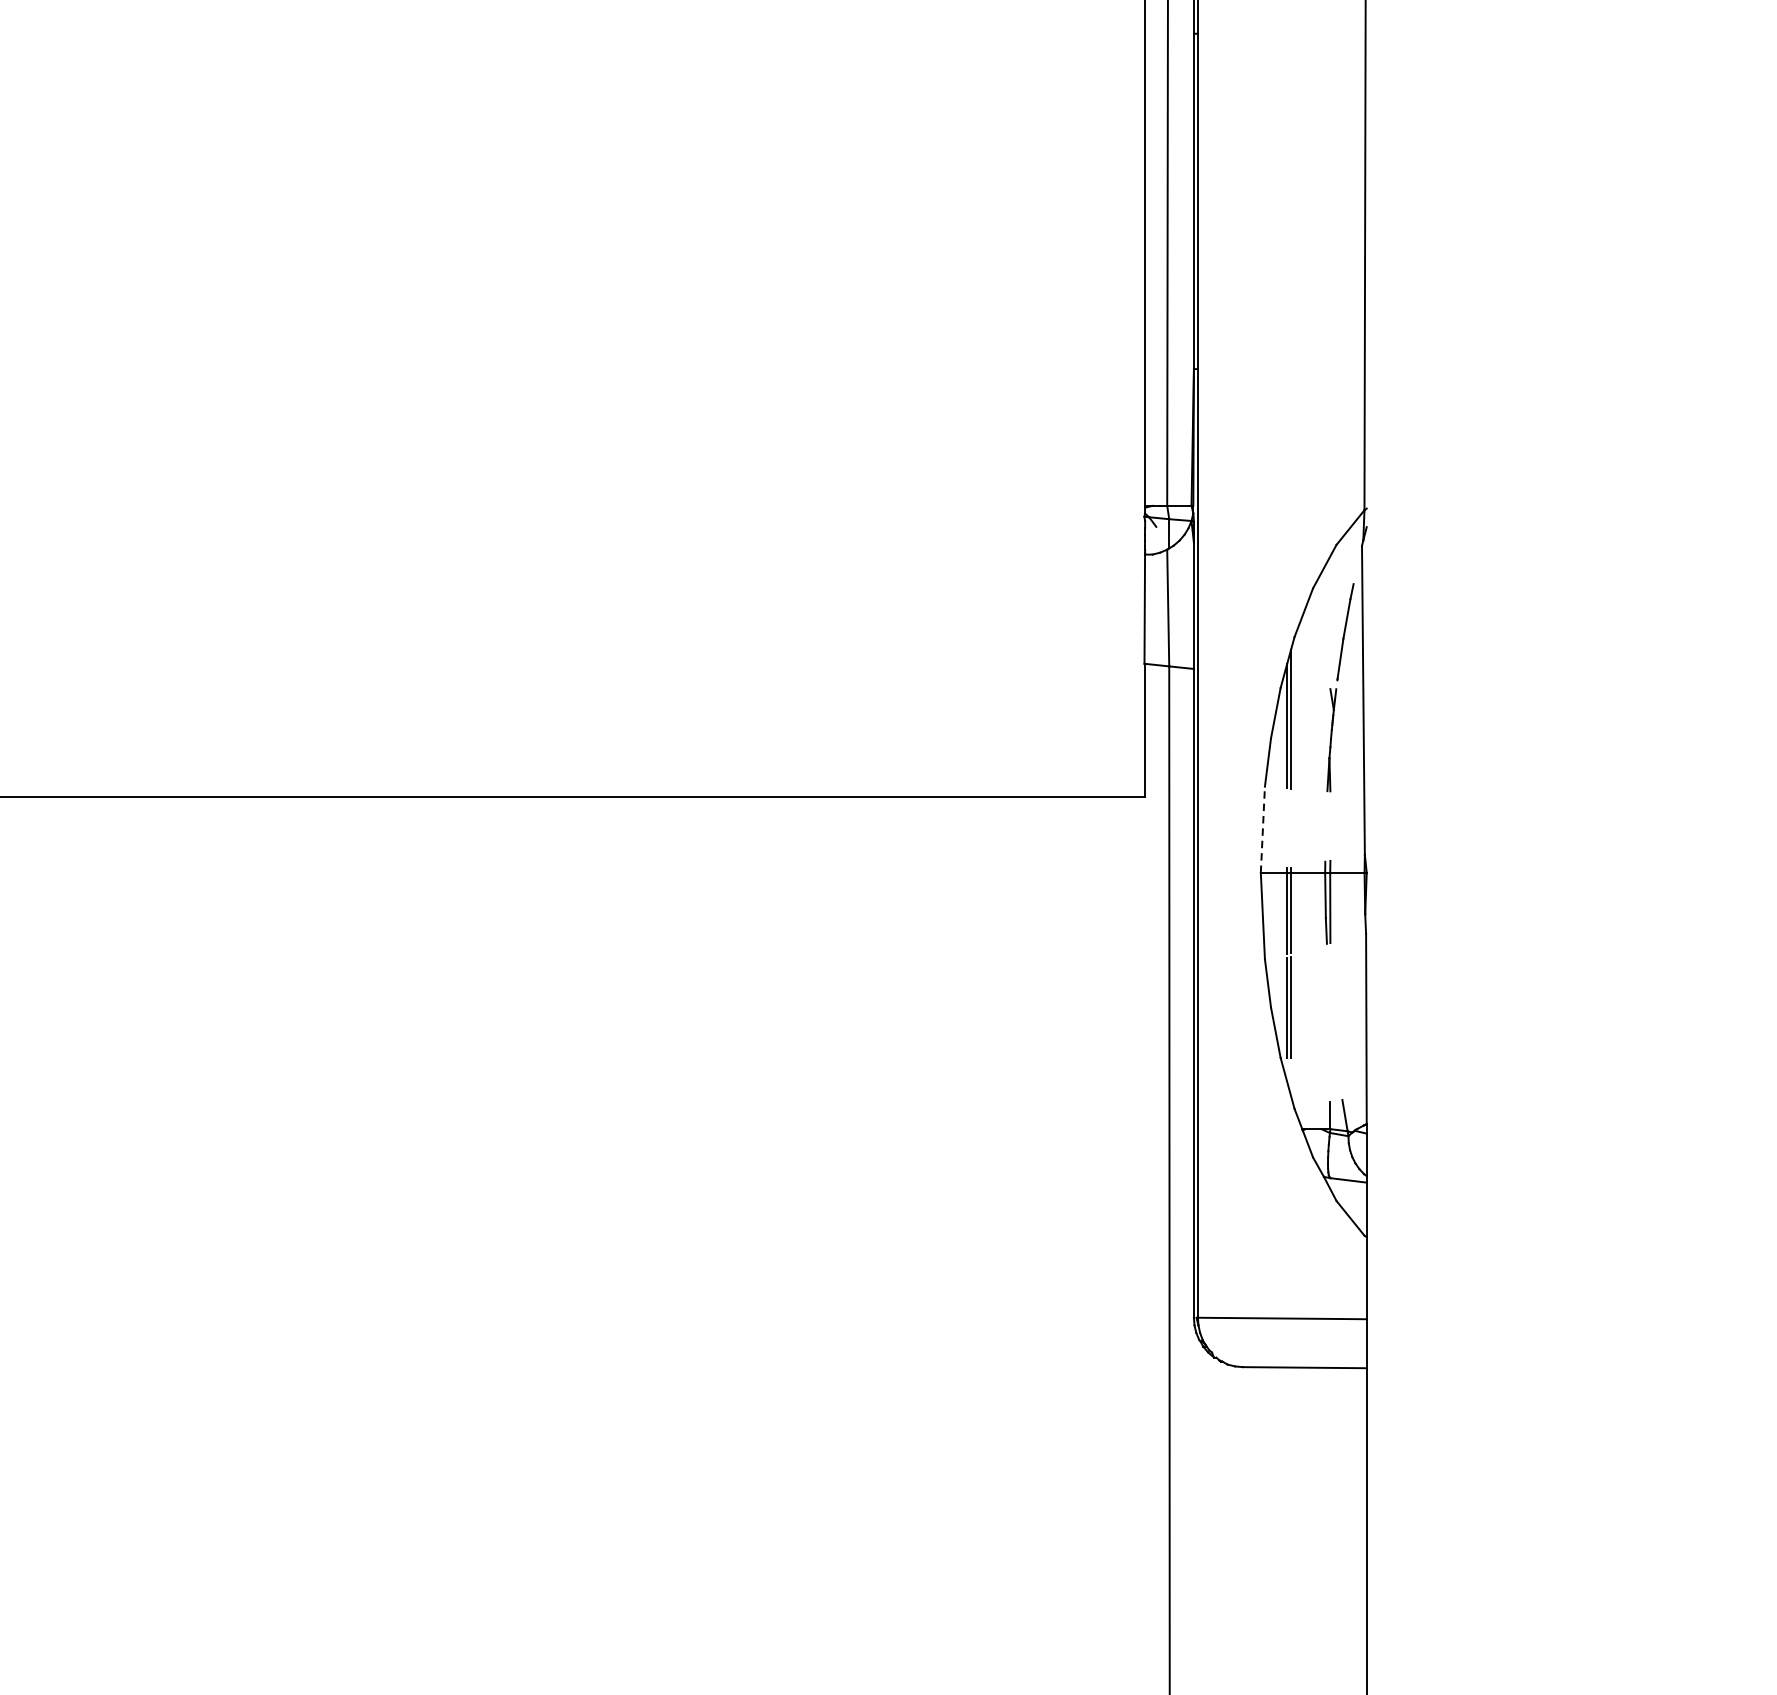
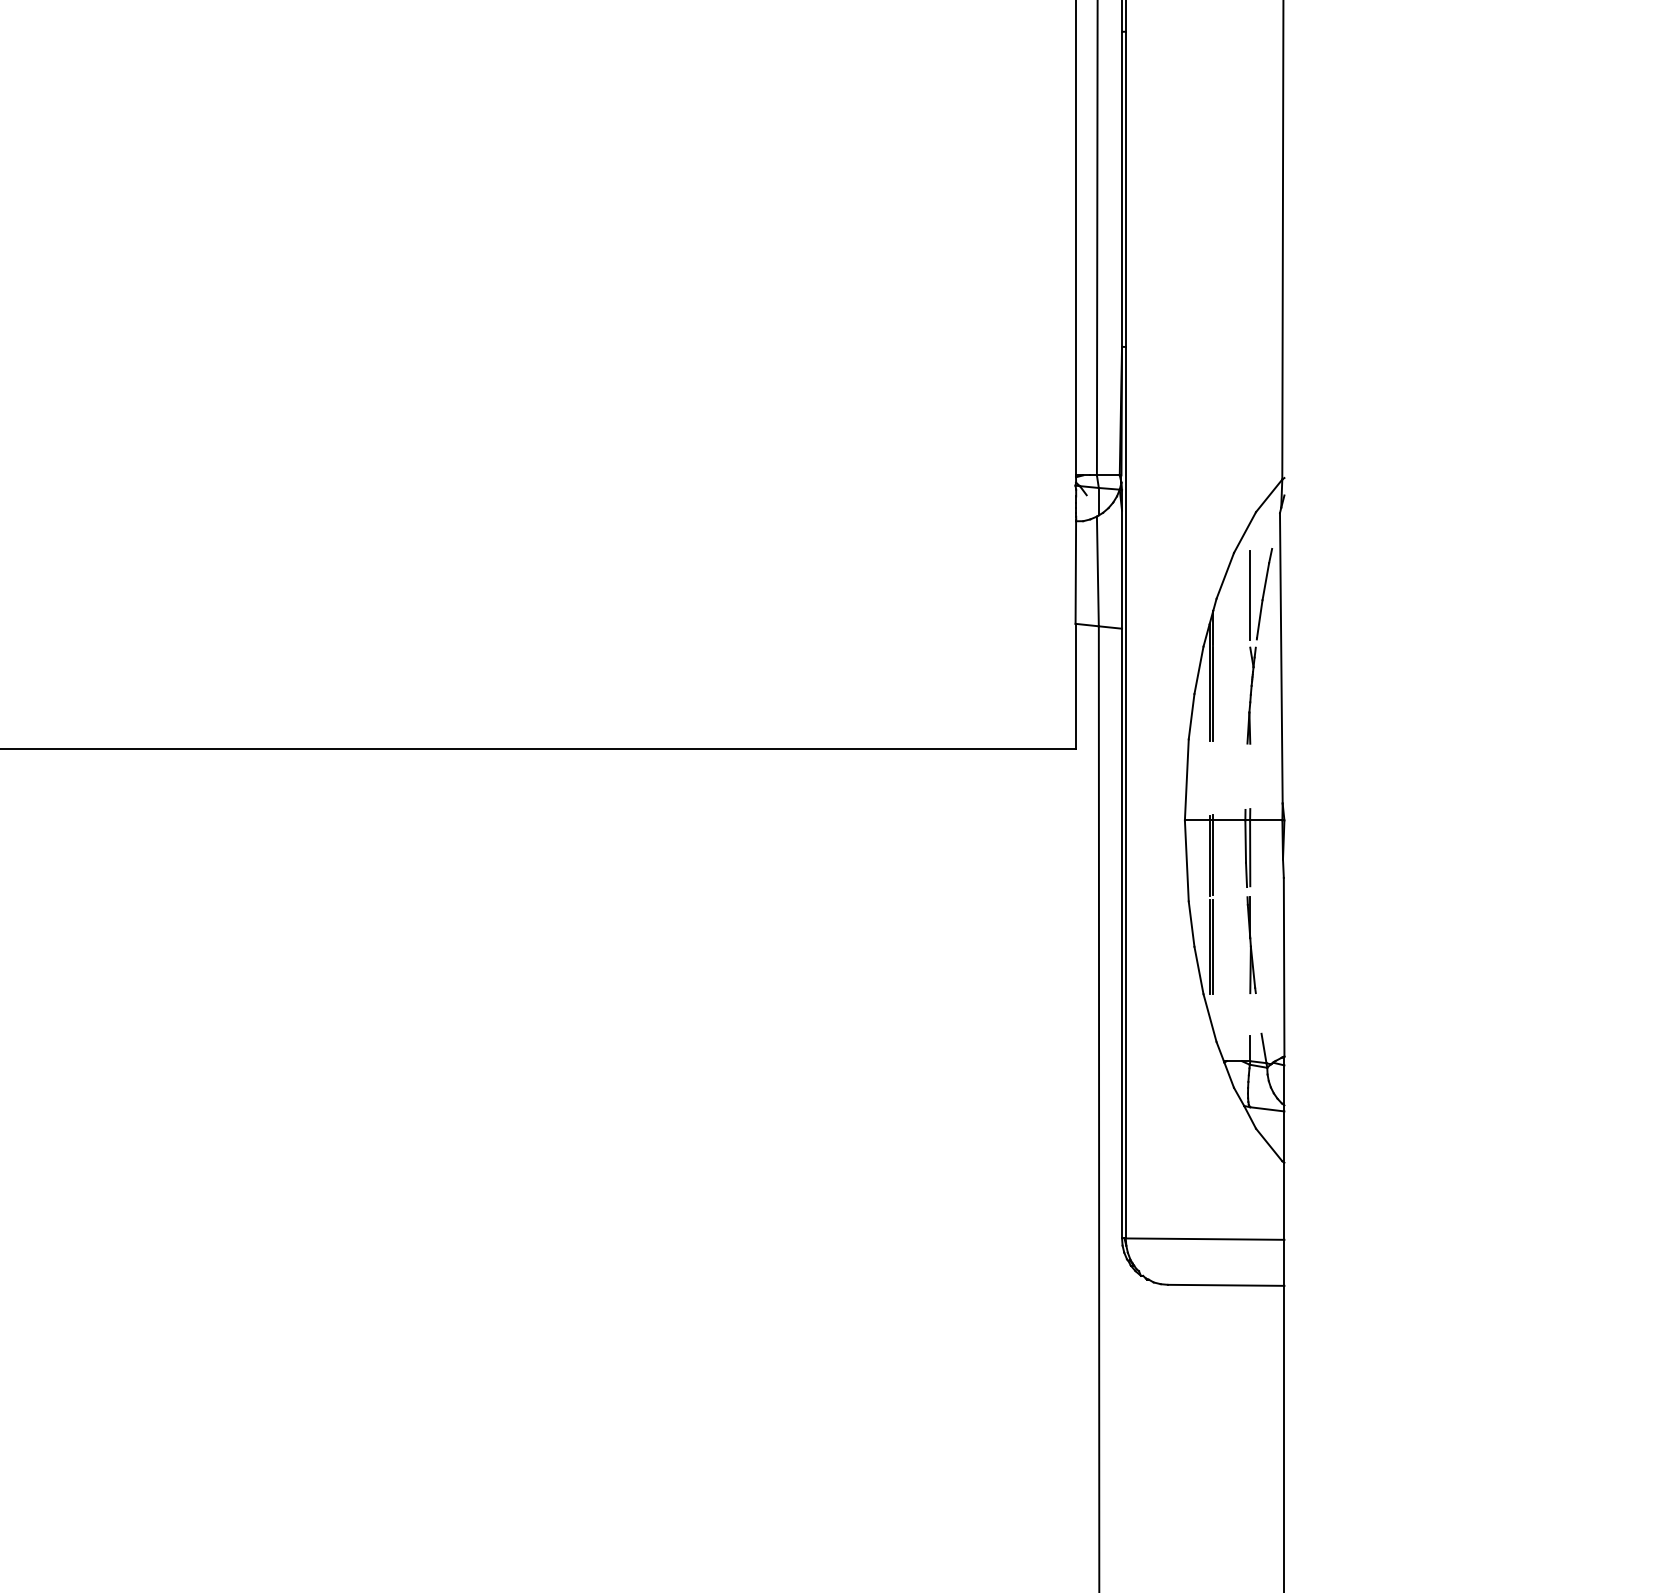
line: (1330, 633) -> (1250, 595), added
line: (1262, 829) -> (1186, 779), dashed -> solid
part: (1331, 1006) -> (1251, 945), added

